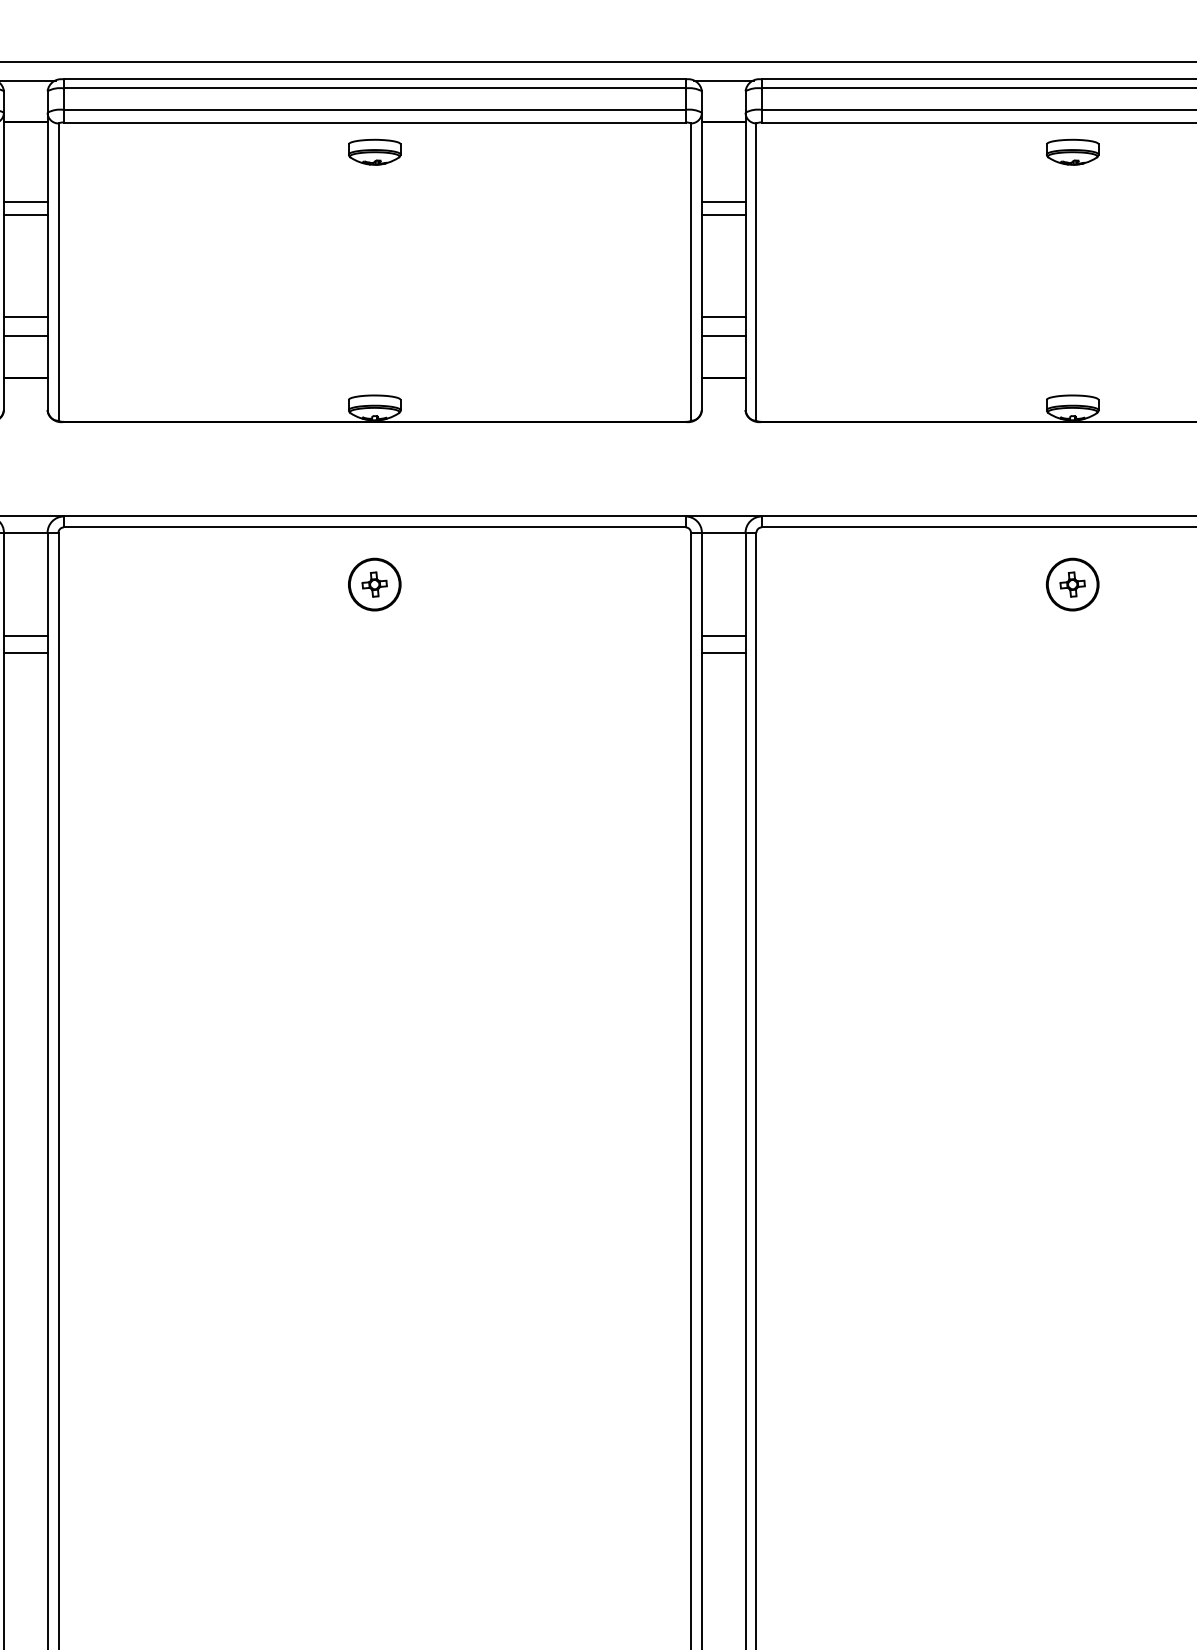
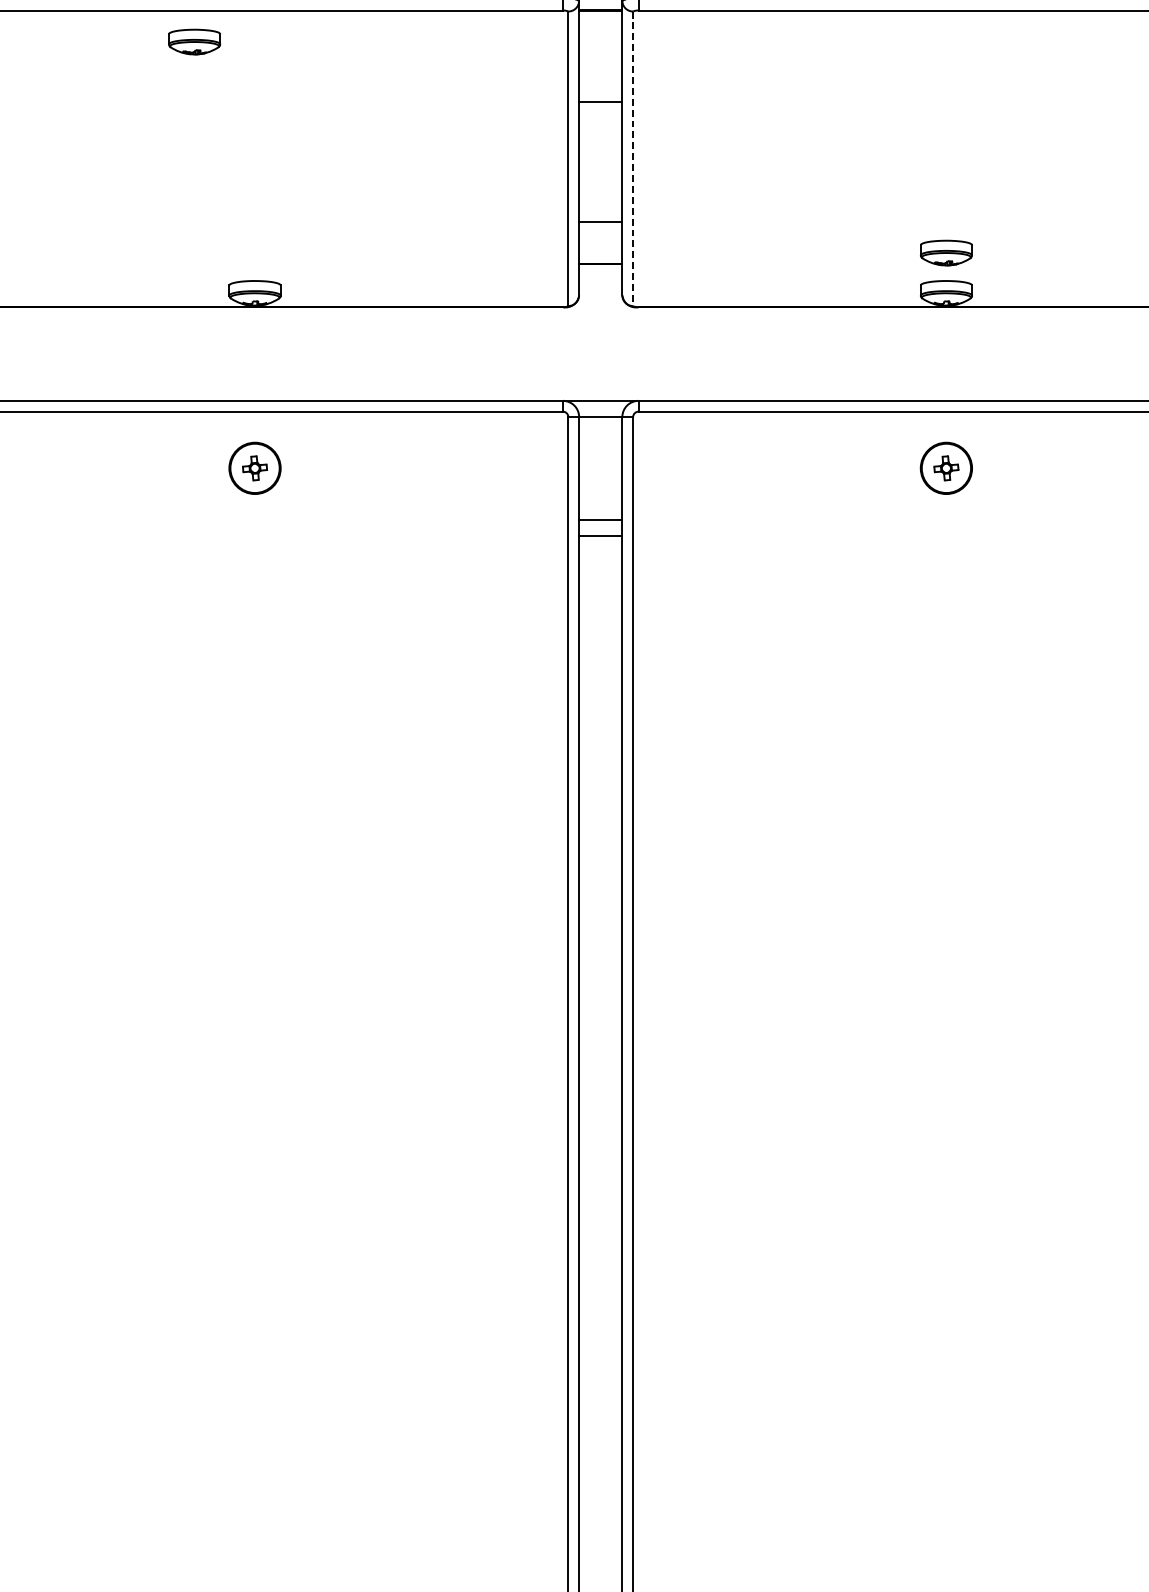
part: (374, 151) -> (194, 41), moved
part: (1072, 151) -> (946, 252), moved
line: (723, 201) -> (600, 88), removed
line: (756, 272) -> (633, 159), solid -> dashed
line: (723, 317) -> (600, 203), removed

